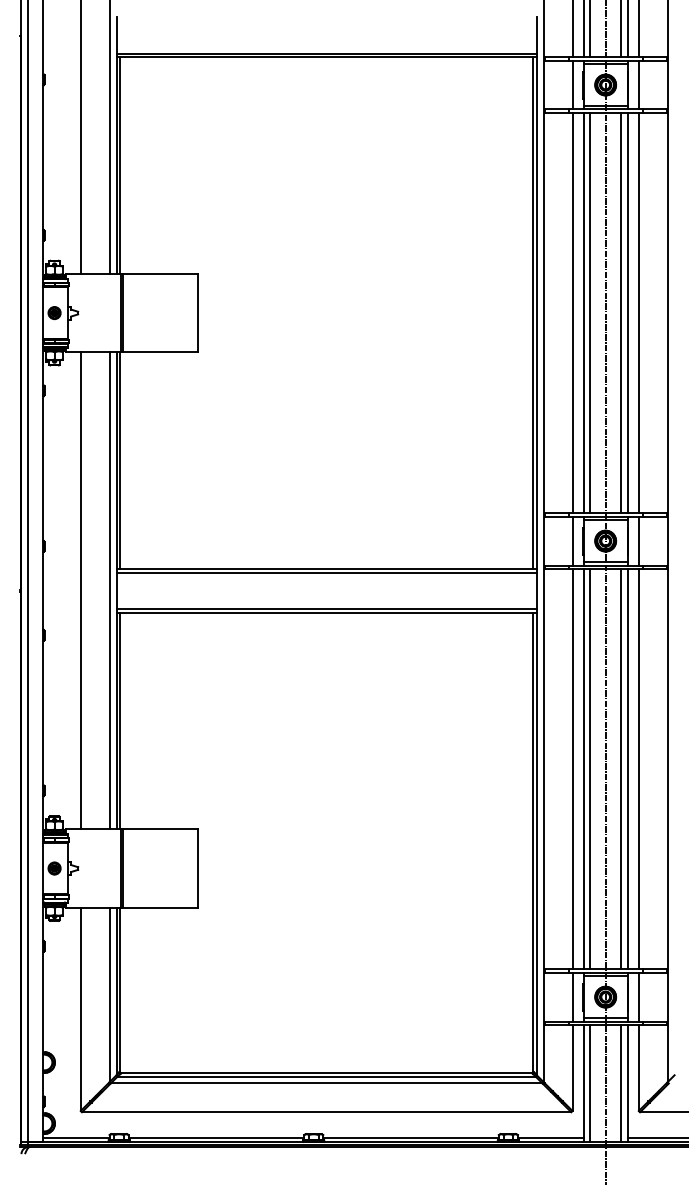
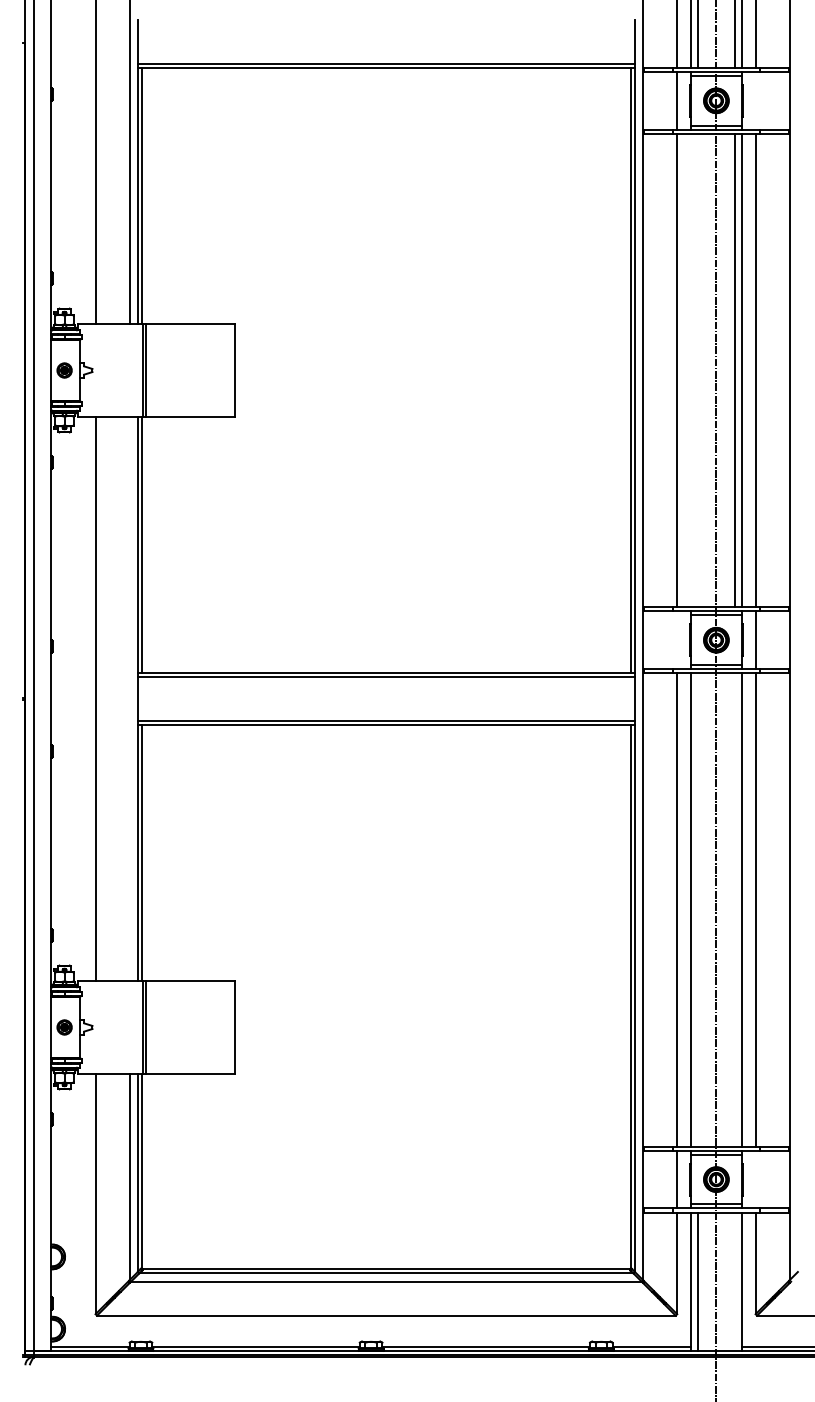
line: (638, 84) -> (755, 100), removed
line: (583, 313) -> (690, 370), removed
line: (589, 313) -> (697, 370), removed
line: (572, 541) -> (677, 640), removed
line: (109, 590) -> (129, 698), removed
line: (589, 768) -> (697, 909), removed
line: (620, 768) -> (734, 909), removed
line: (638, 997) -> (755, 1179), removed
line: (620, 1083) -> (734, 1281), removed

